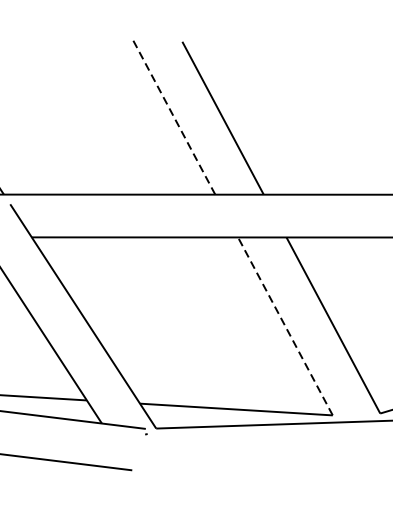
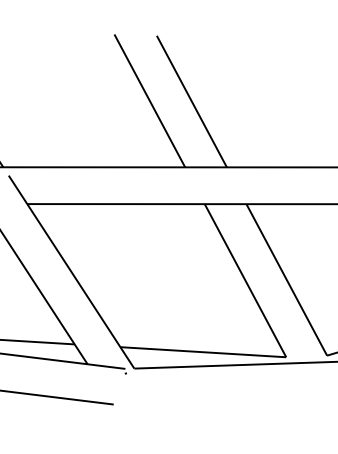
line: (173, 116) -> (149, 100), dashed -> solid
line: (285, 326) -> (245, 280), dashed -> solid

